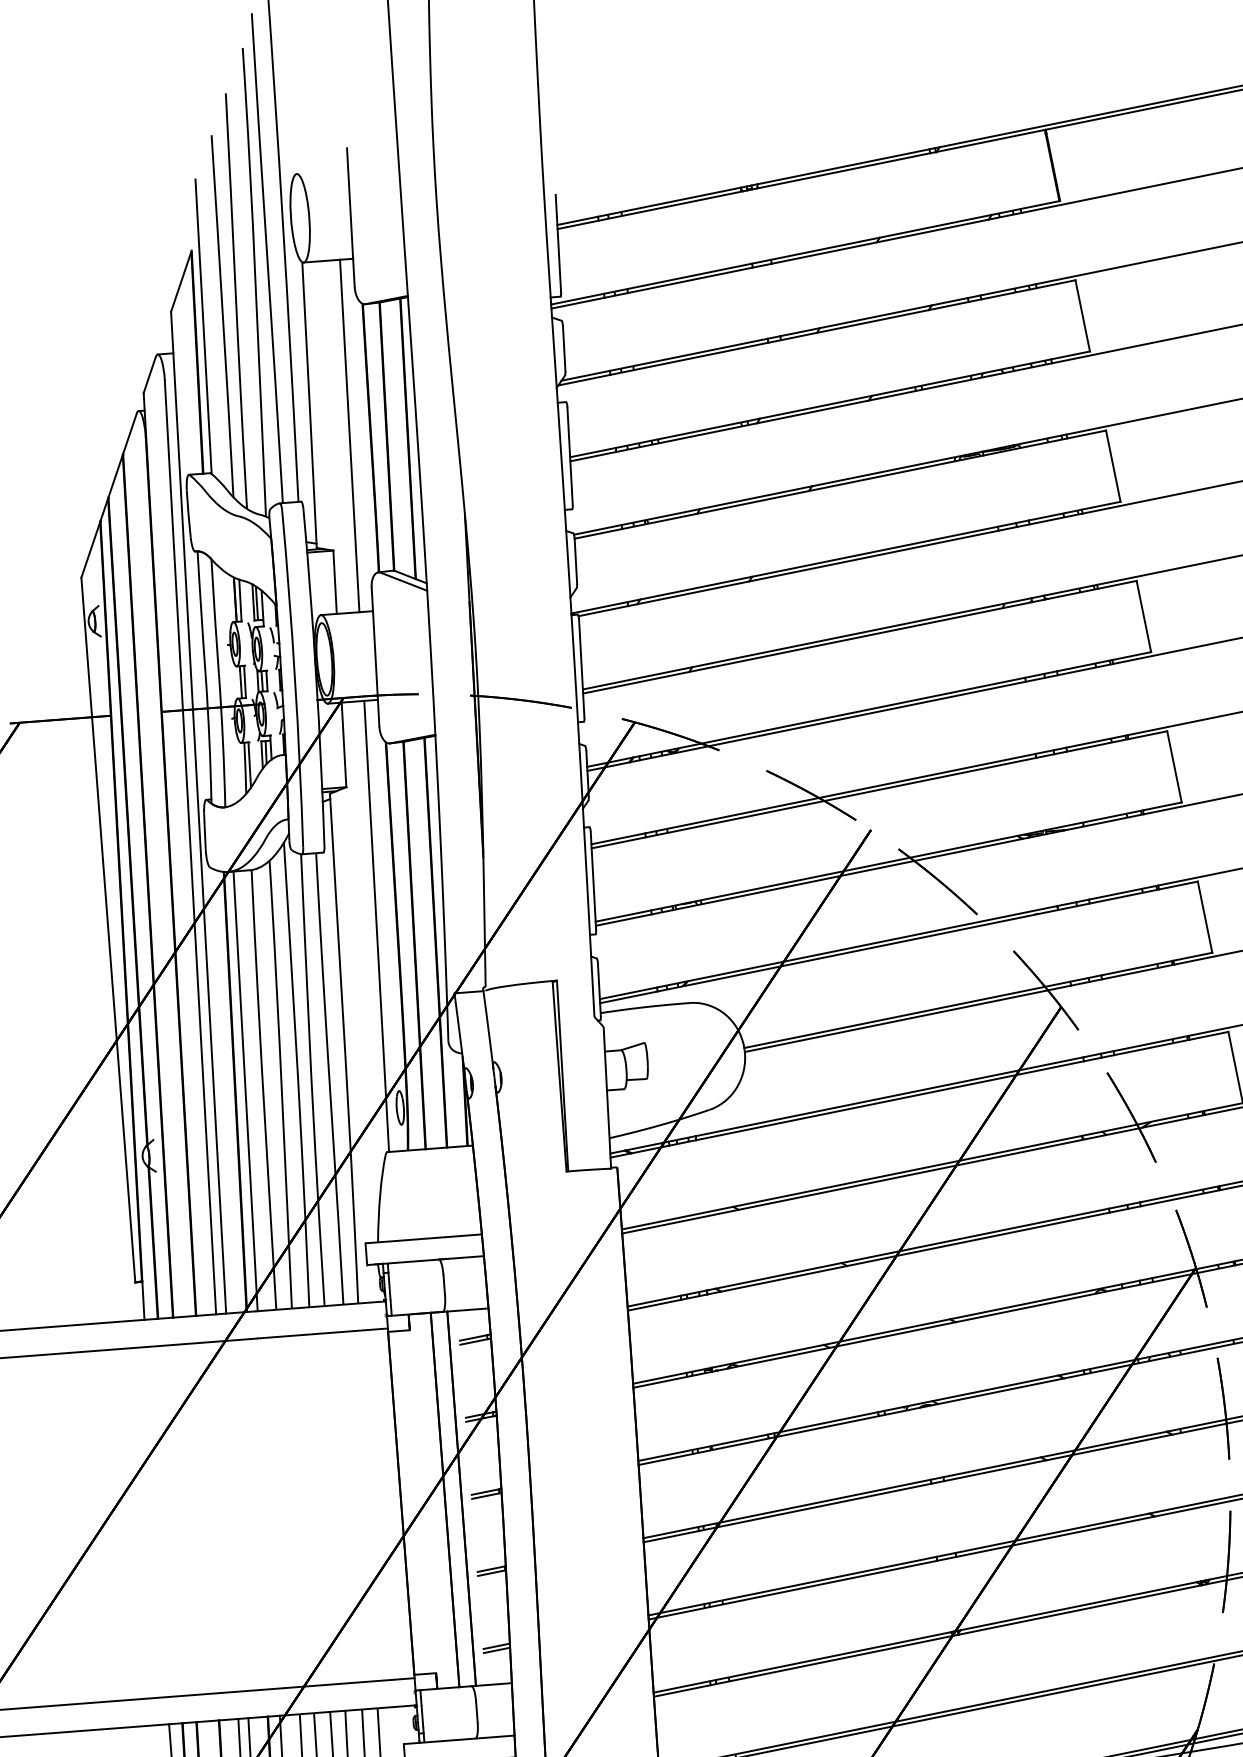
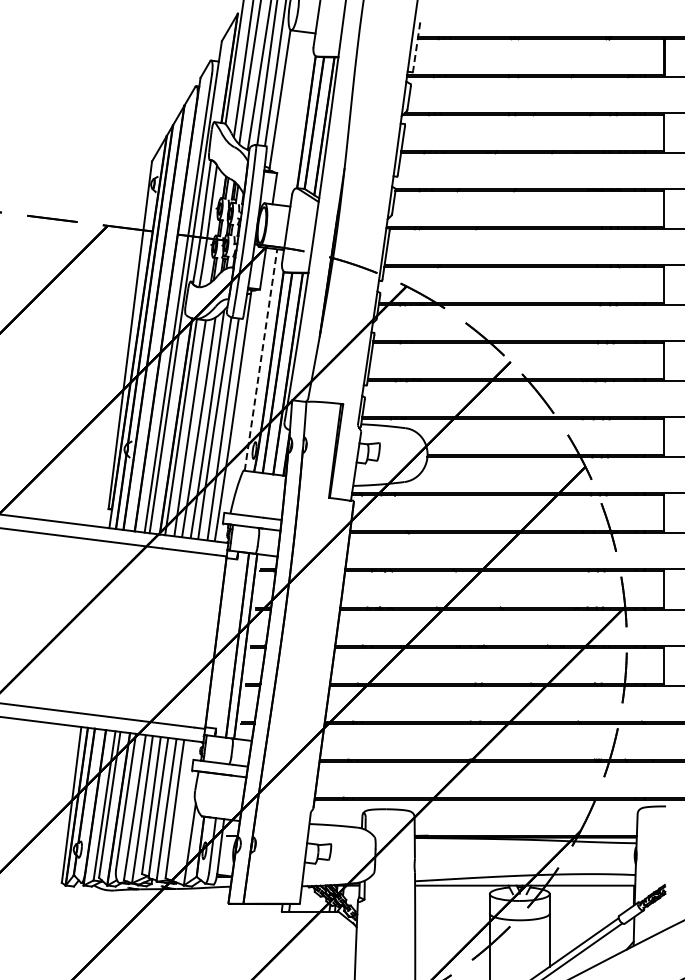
line: (557, 244) -> (416, 46), solid -> dashed
line: (349, 434) -> (296, 118), removed
line: (377, 927) -> (261, 360), solid -> dashed

